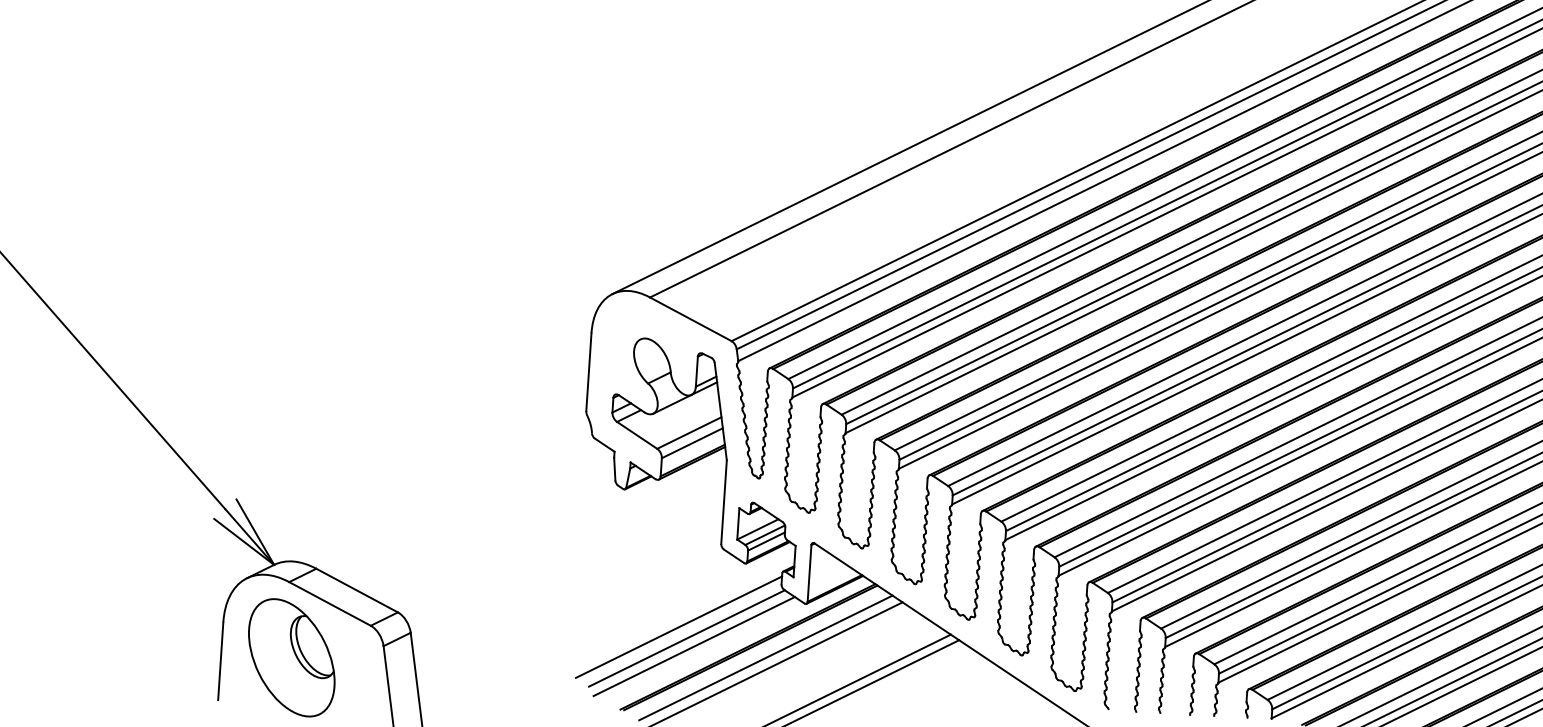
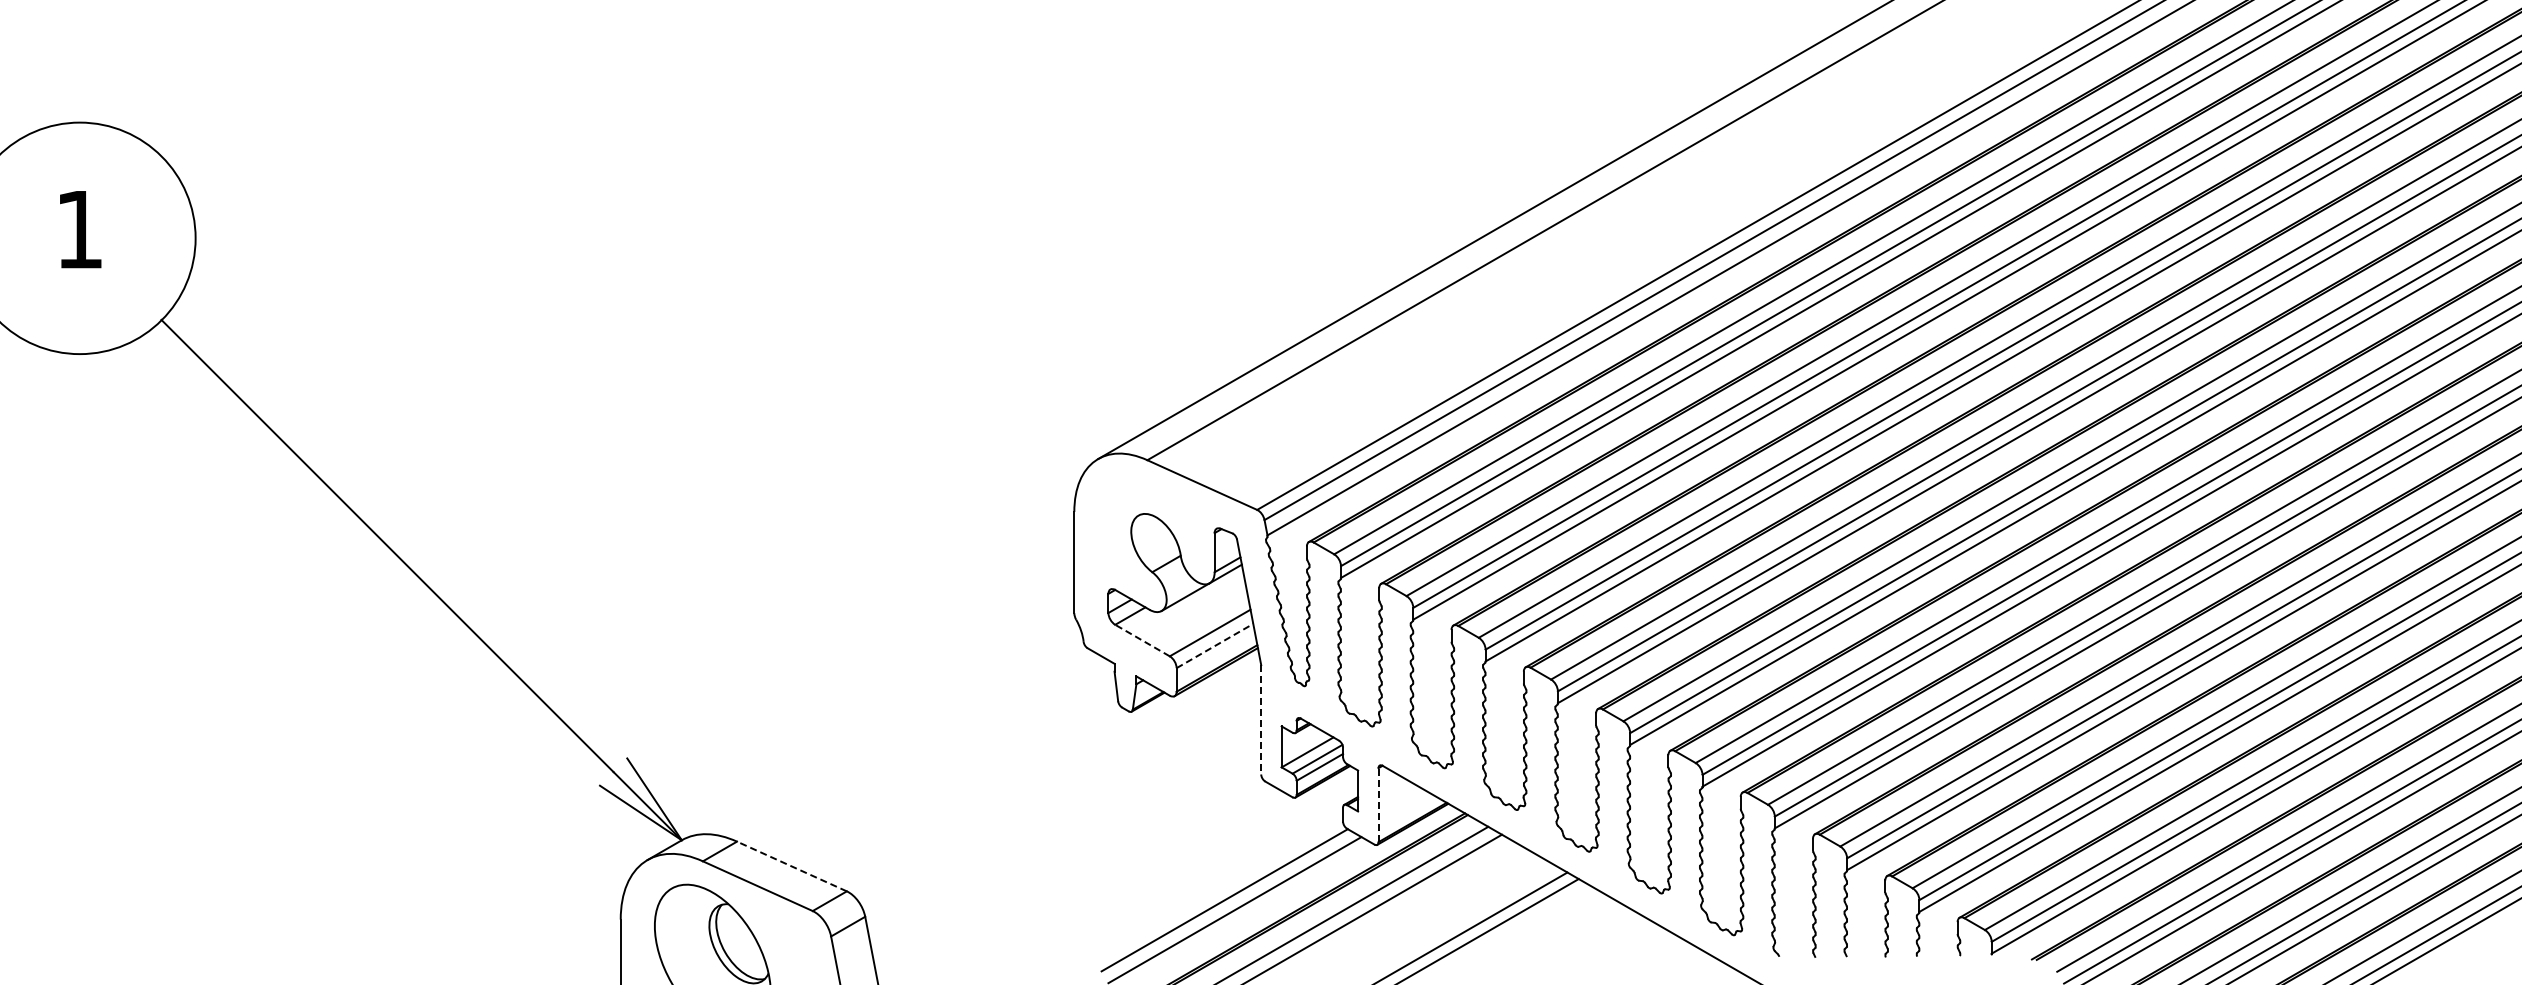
line: (637, 435) -> (1142, 640), solid -> dashed
line: (692, 442) -> (1215, 645), solid -> dashed
line: (724, 501) -> (1261, 719), solid -> dashed
line: (809, 572) -> (1378, 804), solid -> dashed
line: (356, 590) -> (791, 866), solid -> dashed
line: (679, 627) -> (1213, 886), removed

